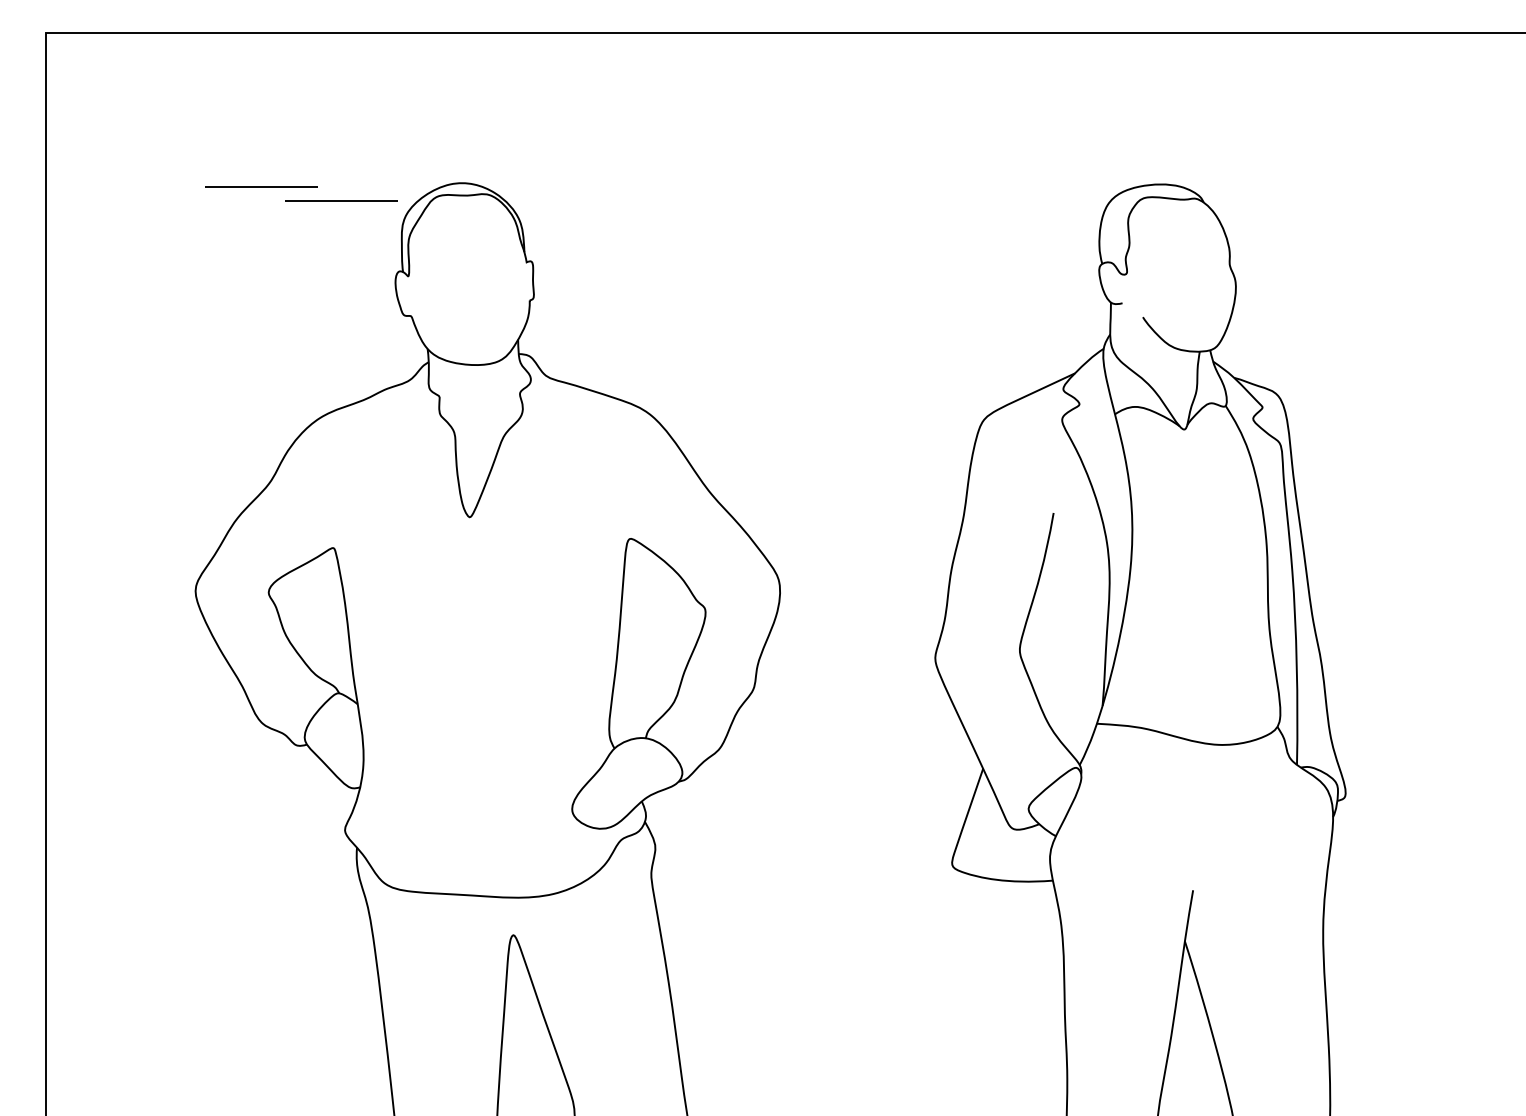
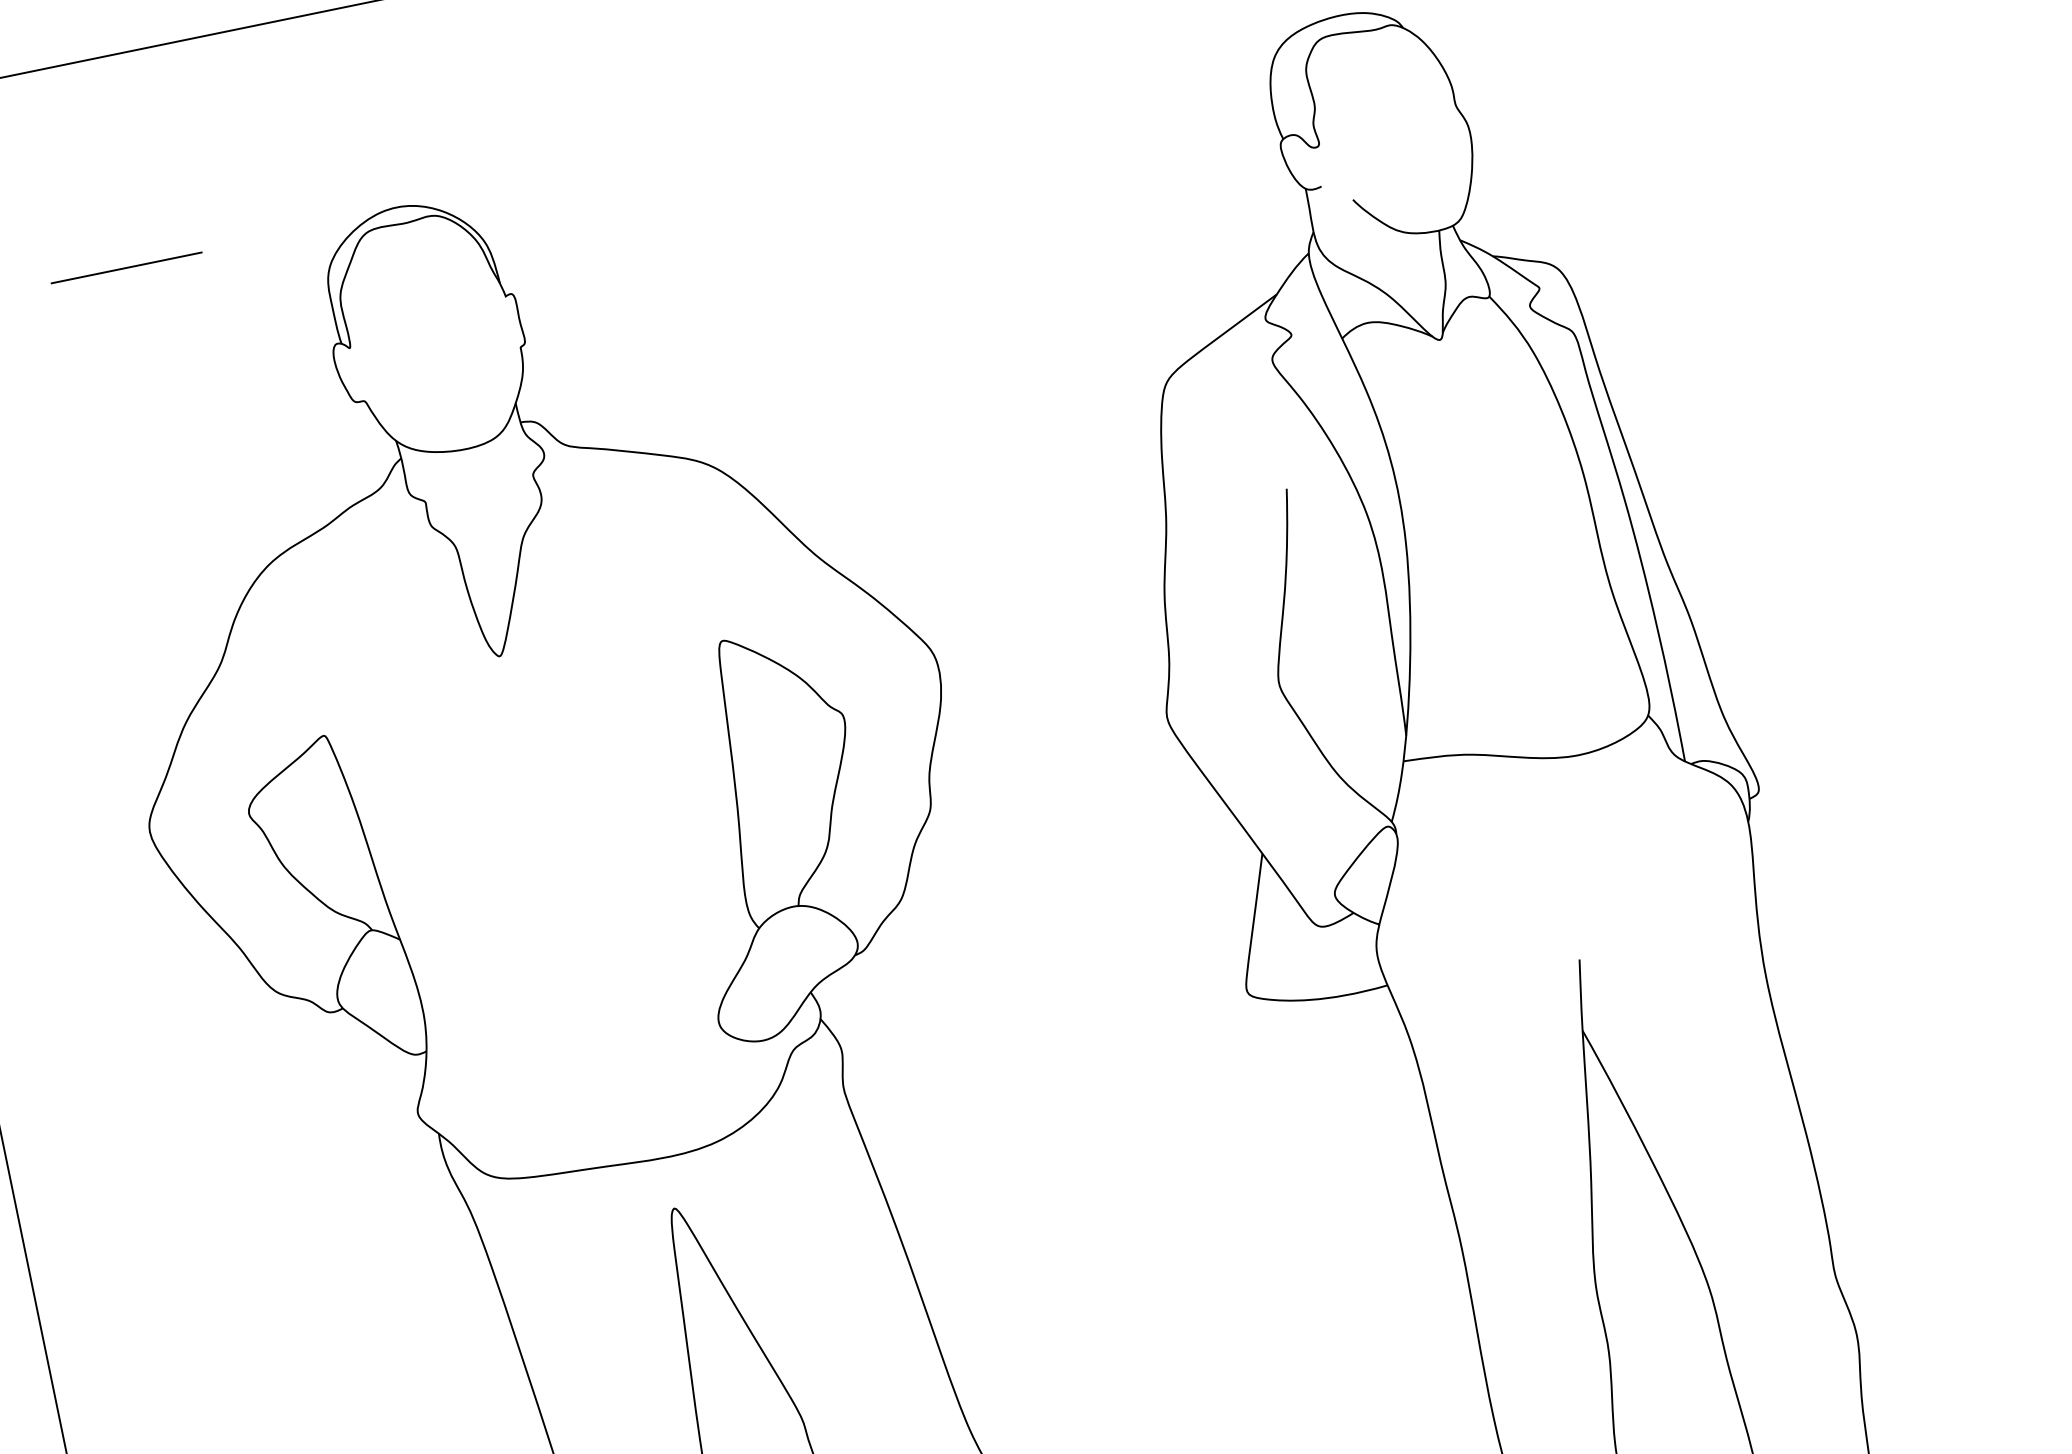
line: (341, 200) -> (238, 264), removed

